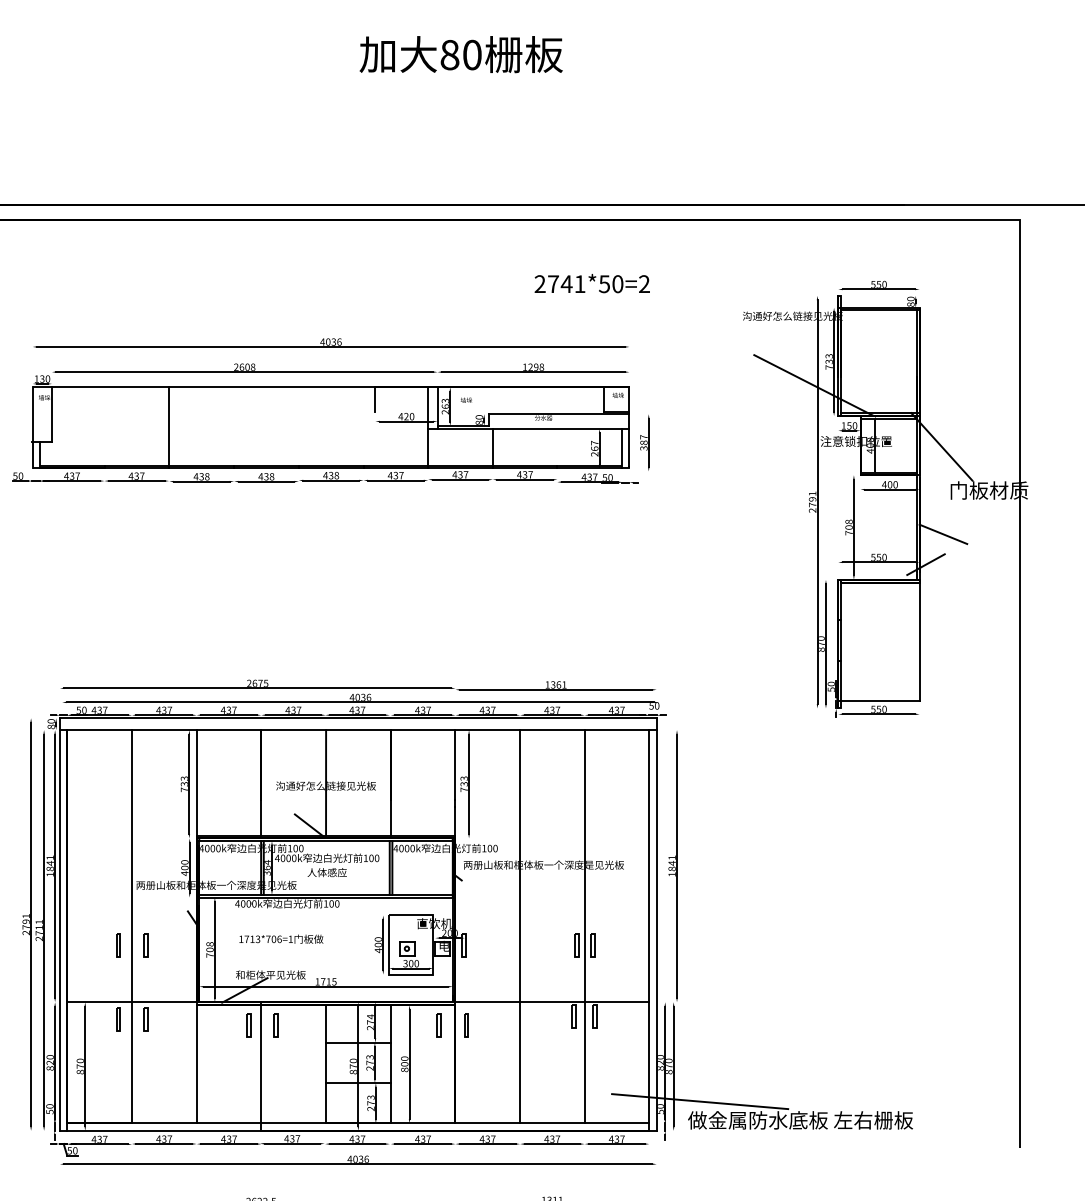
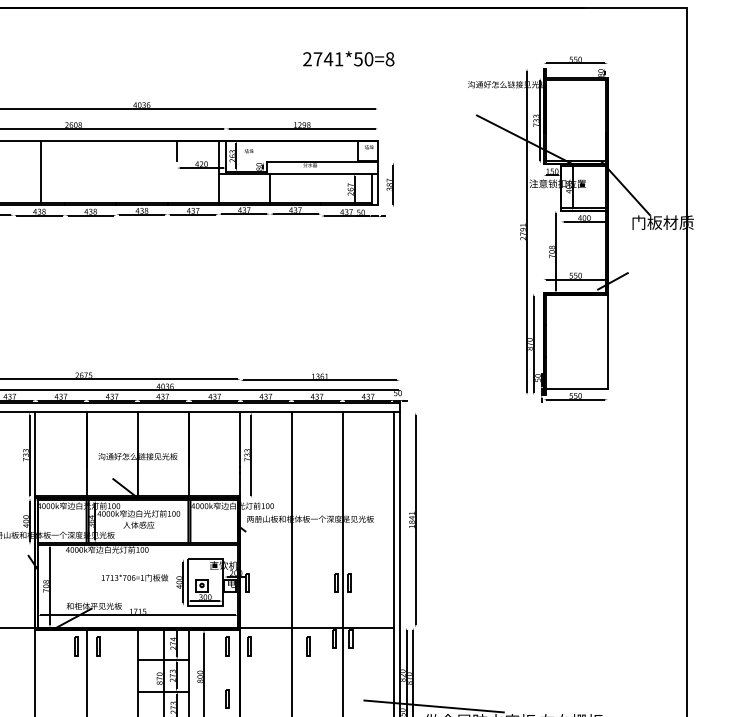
text: (644, 284) -> (390, 59), 2741*50=2 -> 2741*50=8
line: (169, 427) -> (40, 172), moved
line: (943, 534) -> (626, 257), removed
text: (281, 938) -> (135, 577), moved
line: (540, 1025) -> (307, 646), added
part: (438, 1091) -> (226, 698), added

